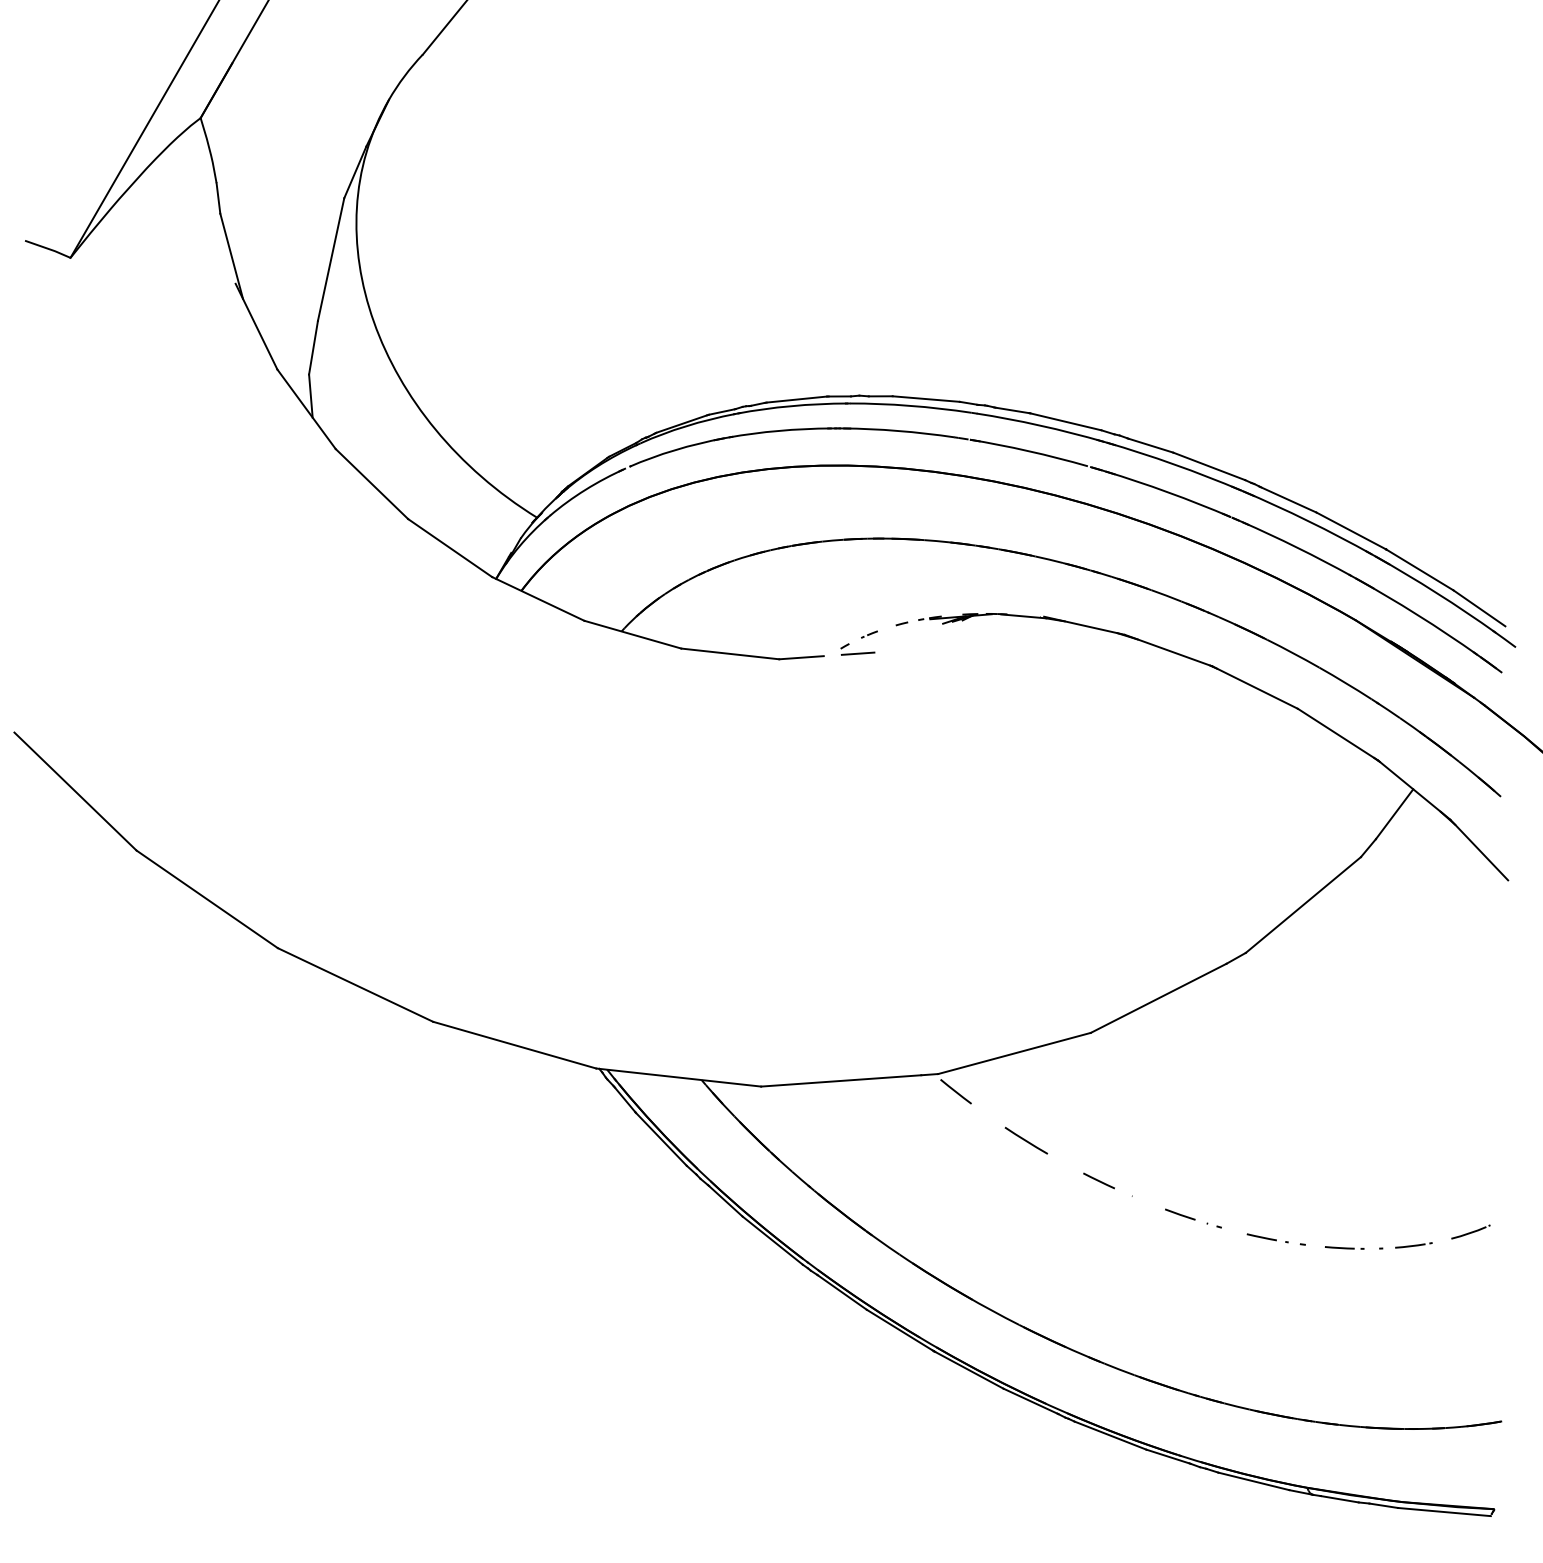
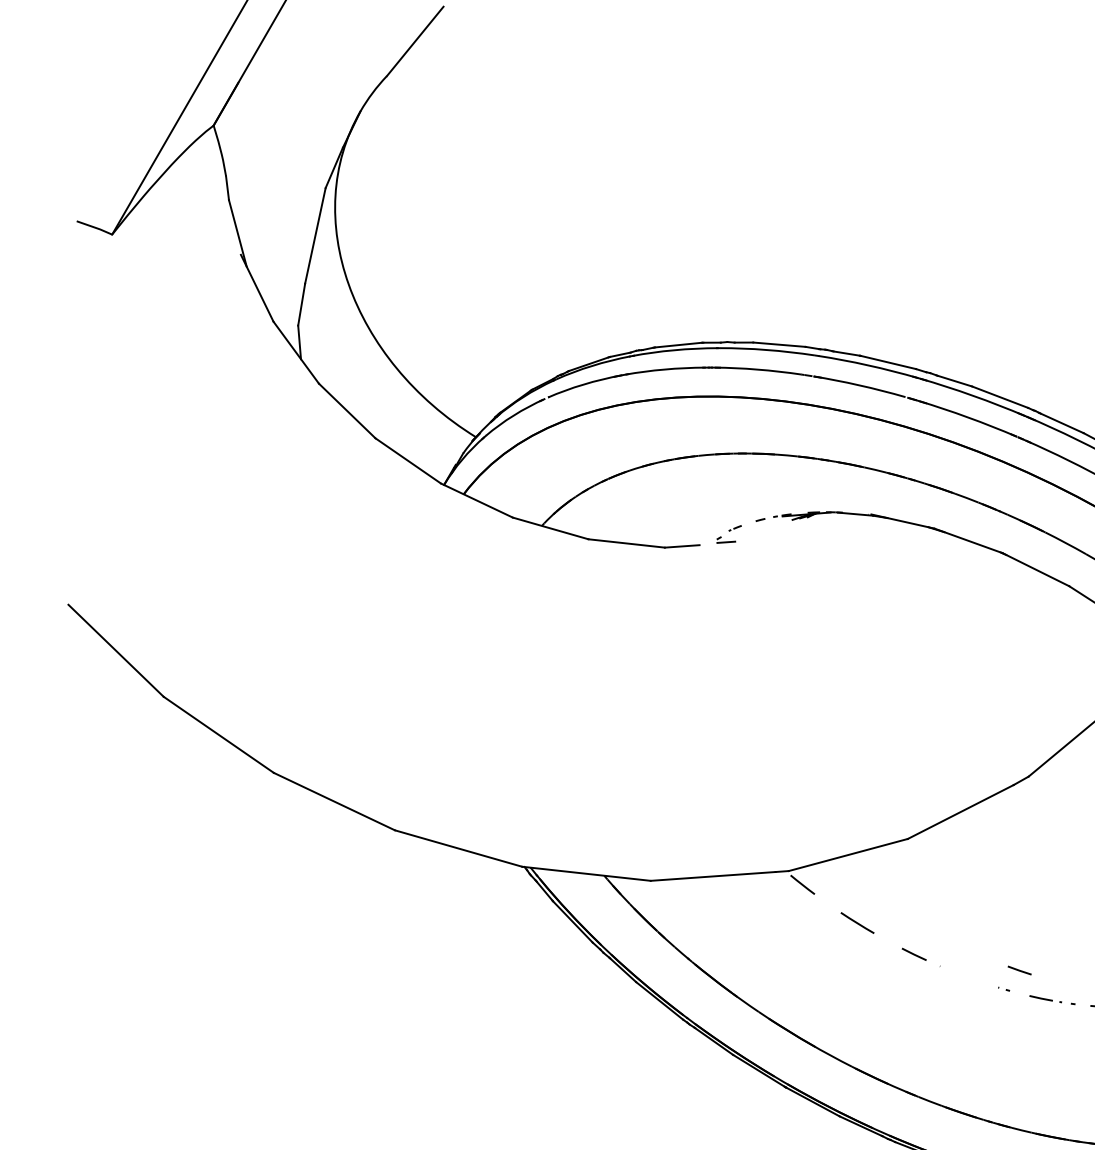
part: (857, 649) -> (725, 540), size x0.7
line: (1180, 1214) -> (1019, 970), moved

